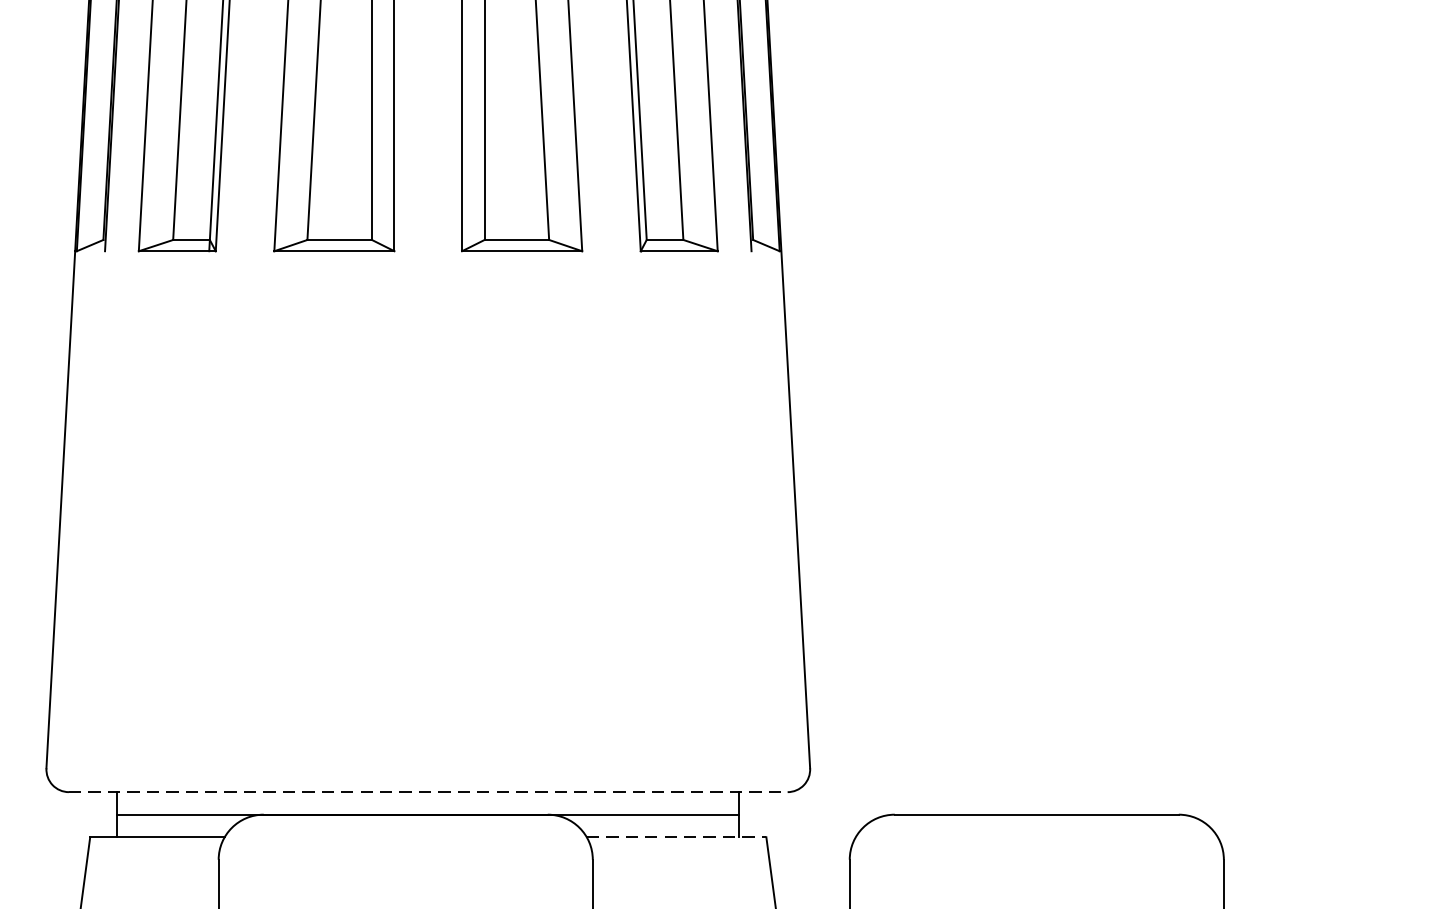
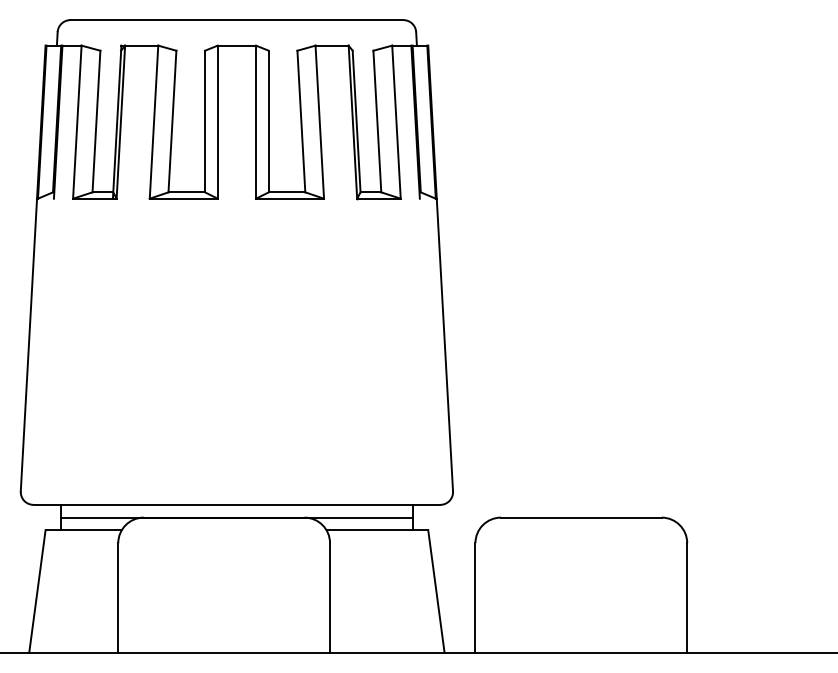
line: (429, 791) -> (237, 504), dashed -> solid
line: (676, 837) -> (377, 530), dashed -> solid

